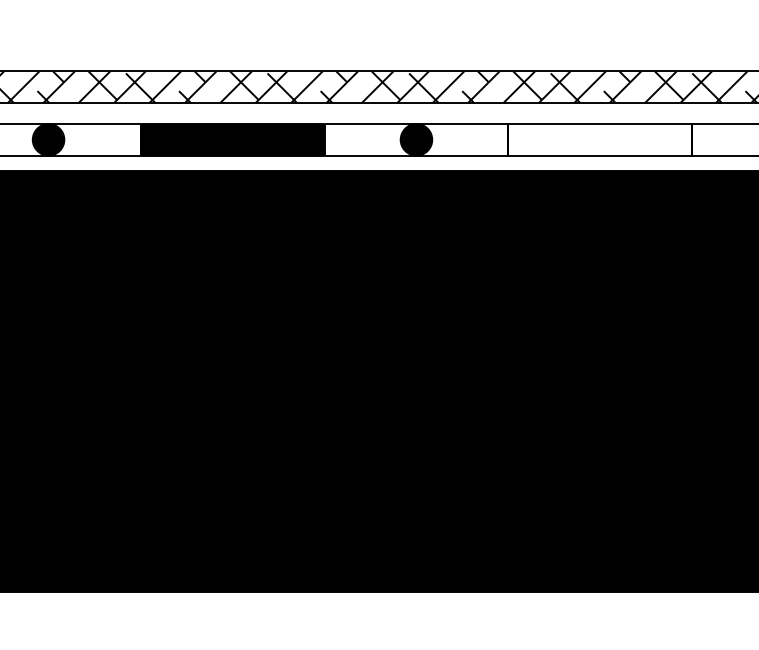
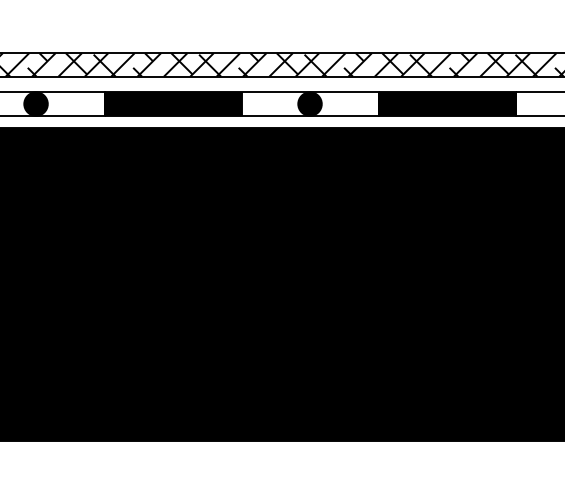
fill: (600, 139) -> (447, 103), added

